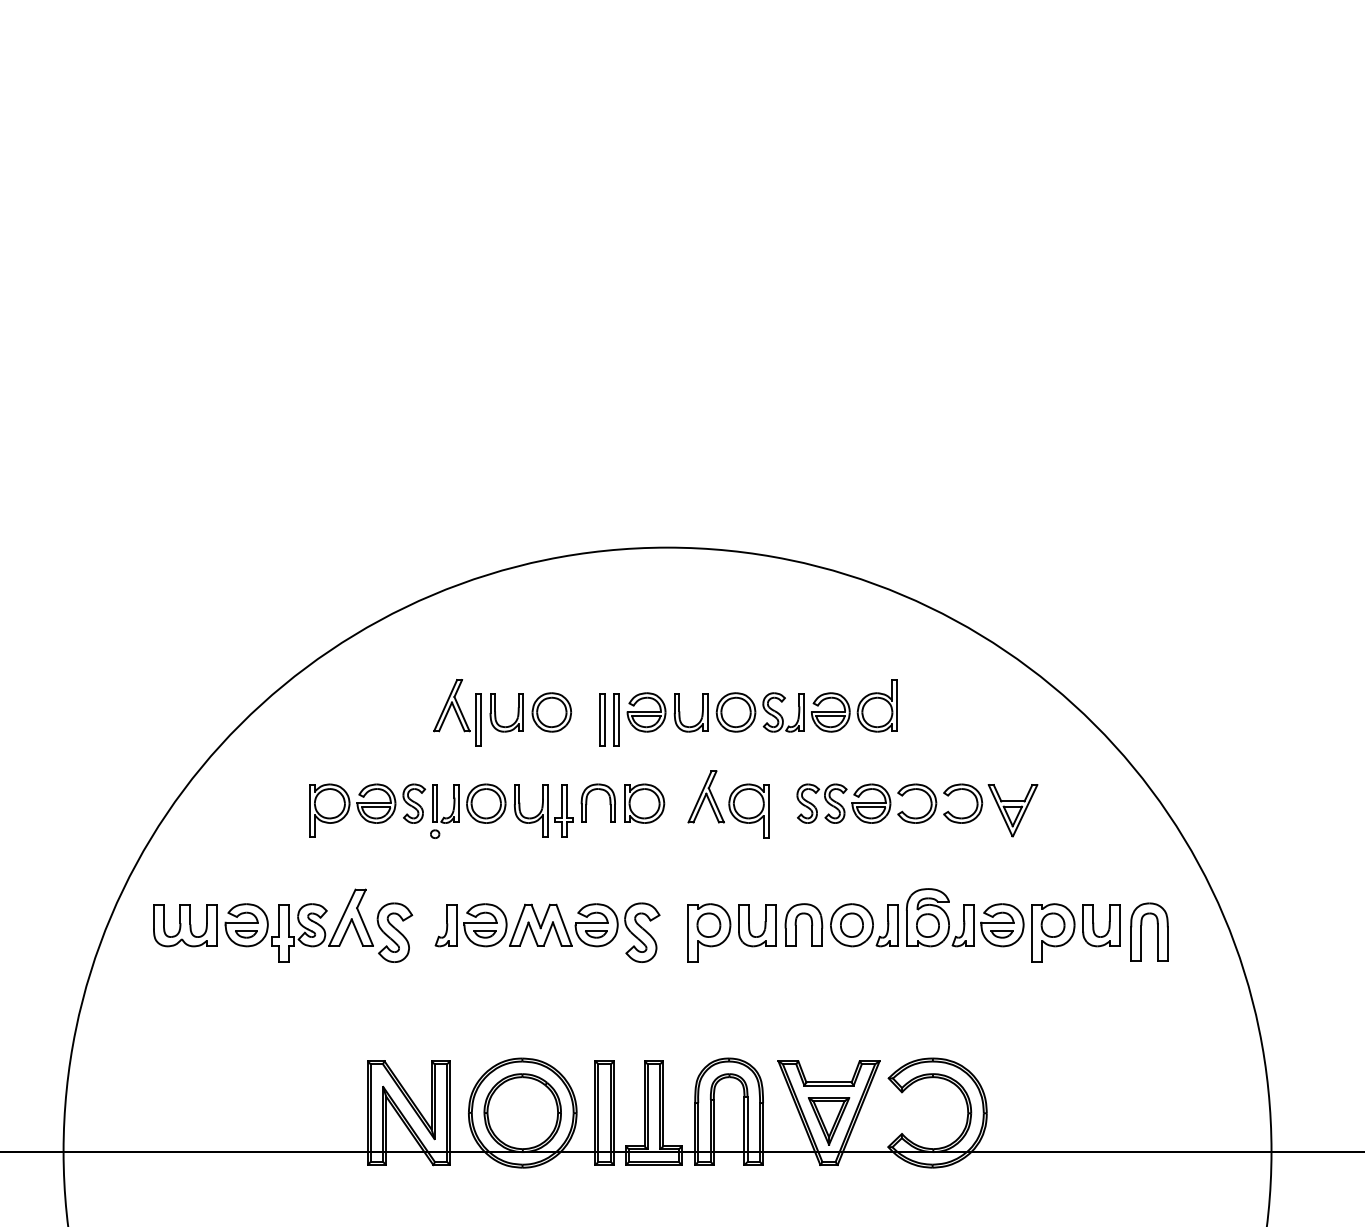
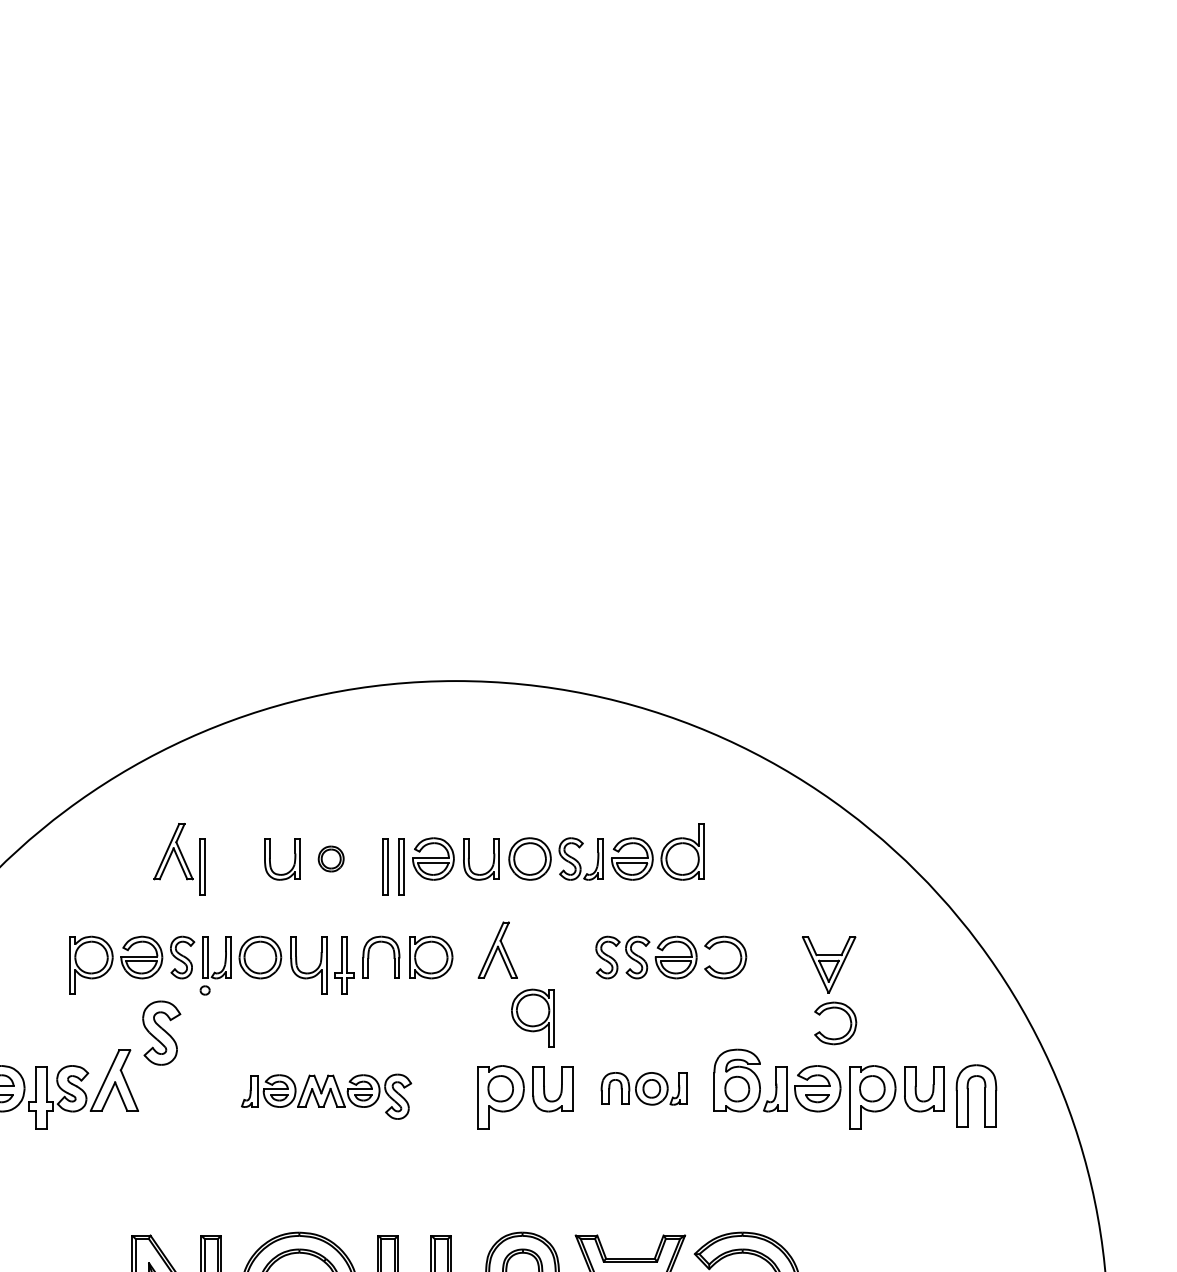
part: (457, 712) -> (179, 859), moved
part: (551, 712) -> (330, 859), size x0.6
part: (975, 799) -> (849, 1018), moved
part: (748, 810) -> (532, 1017), moved
part: (841, 925) -> (643, 1089), size x0.7
part: (394, 932) -> (161, 1032), moved
part: (547, 932) -> (326, 1096), size x0.7

